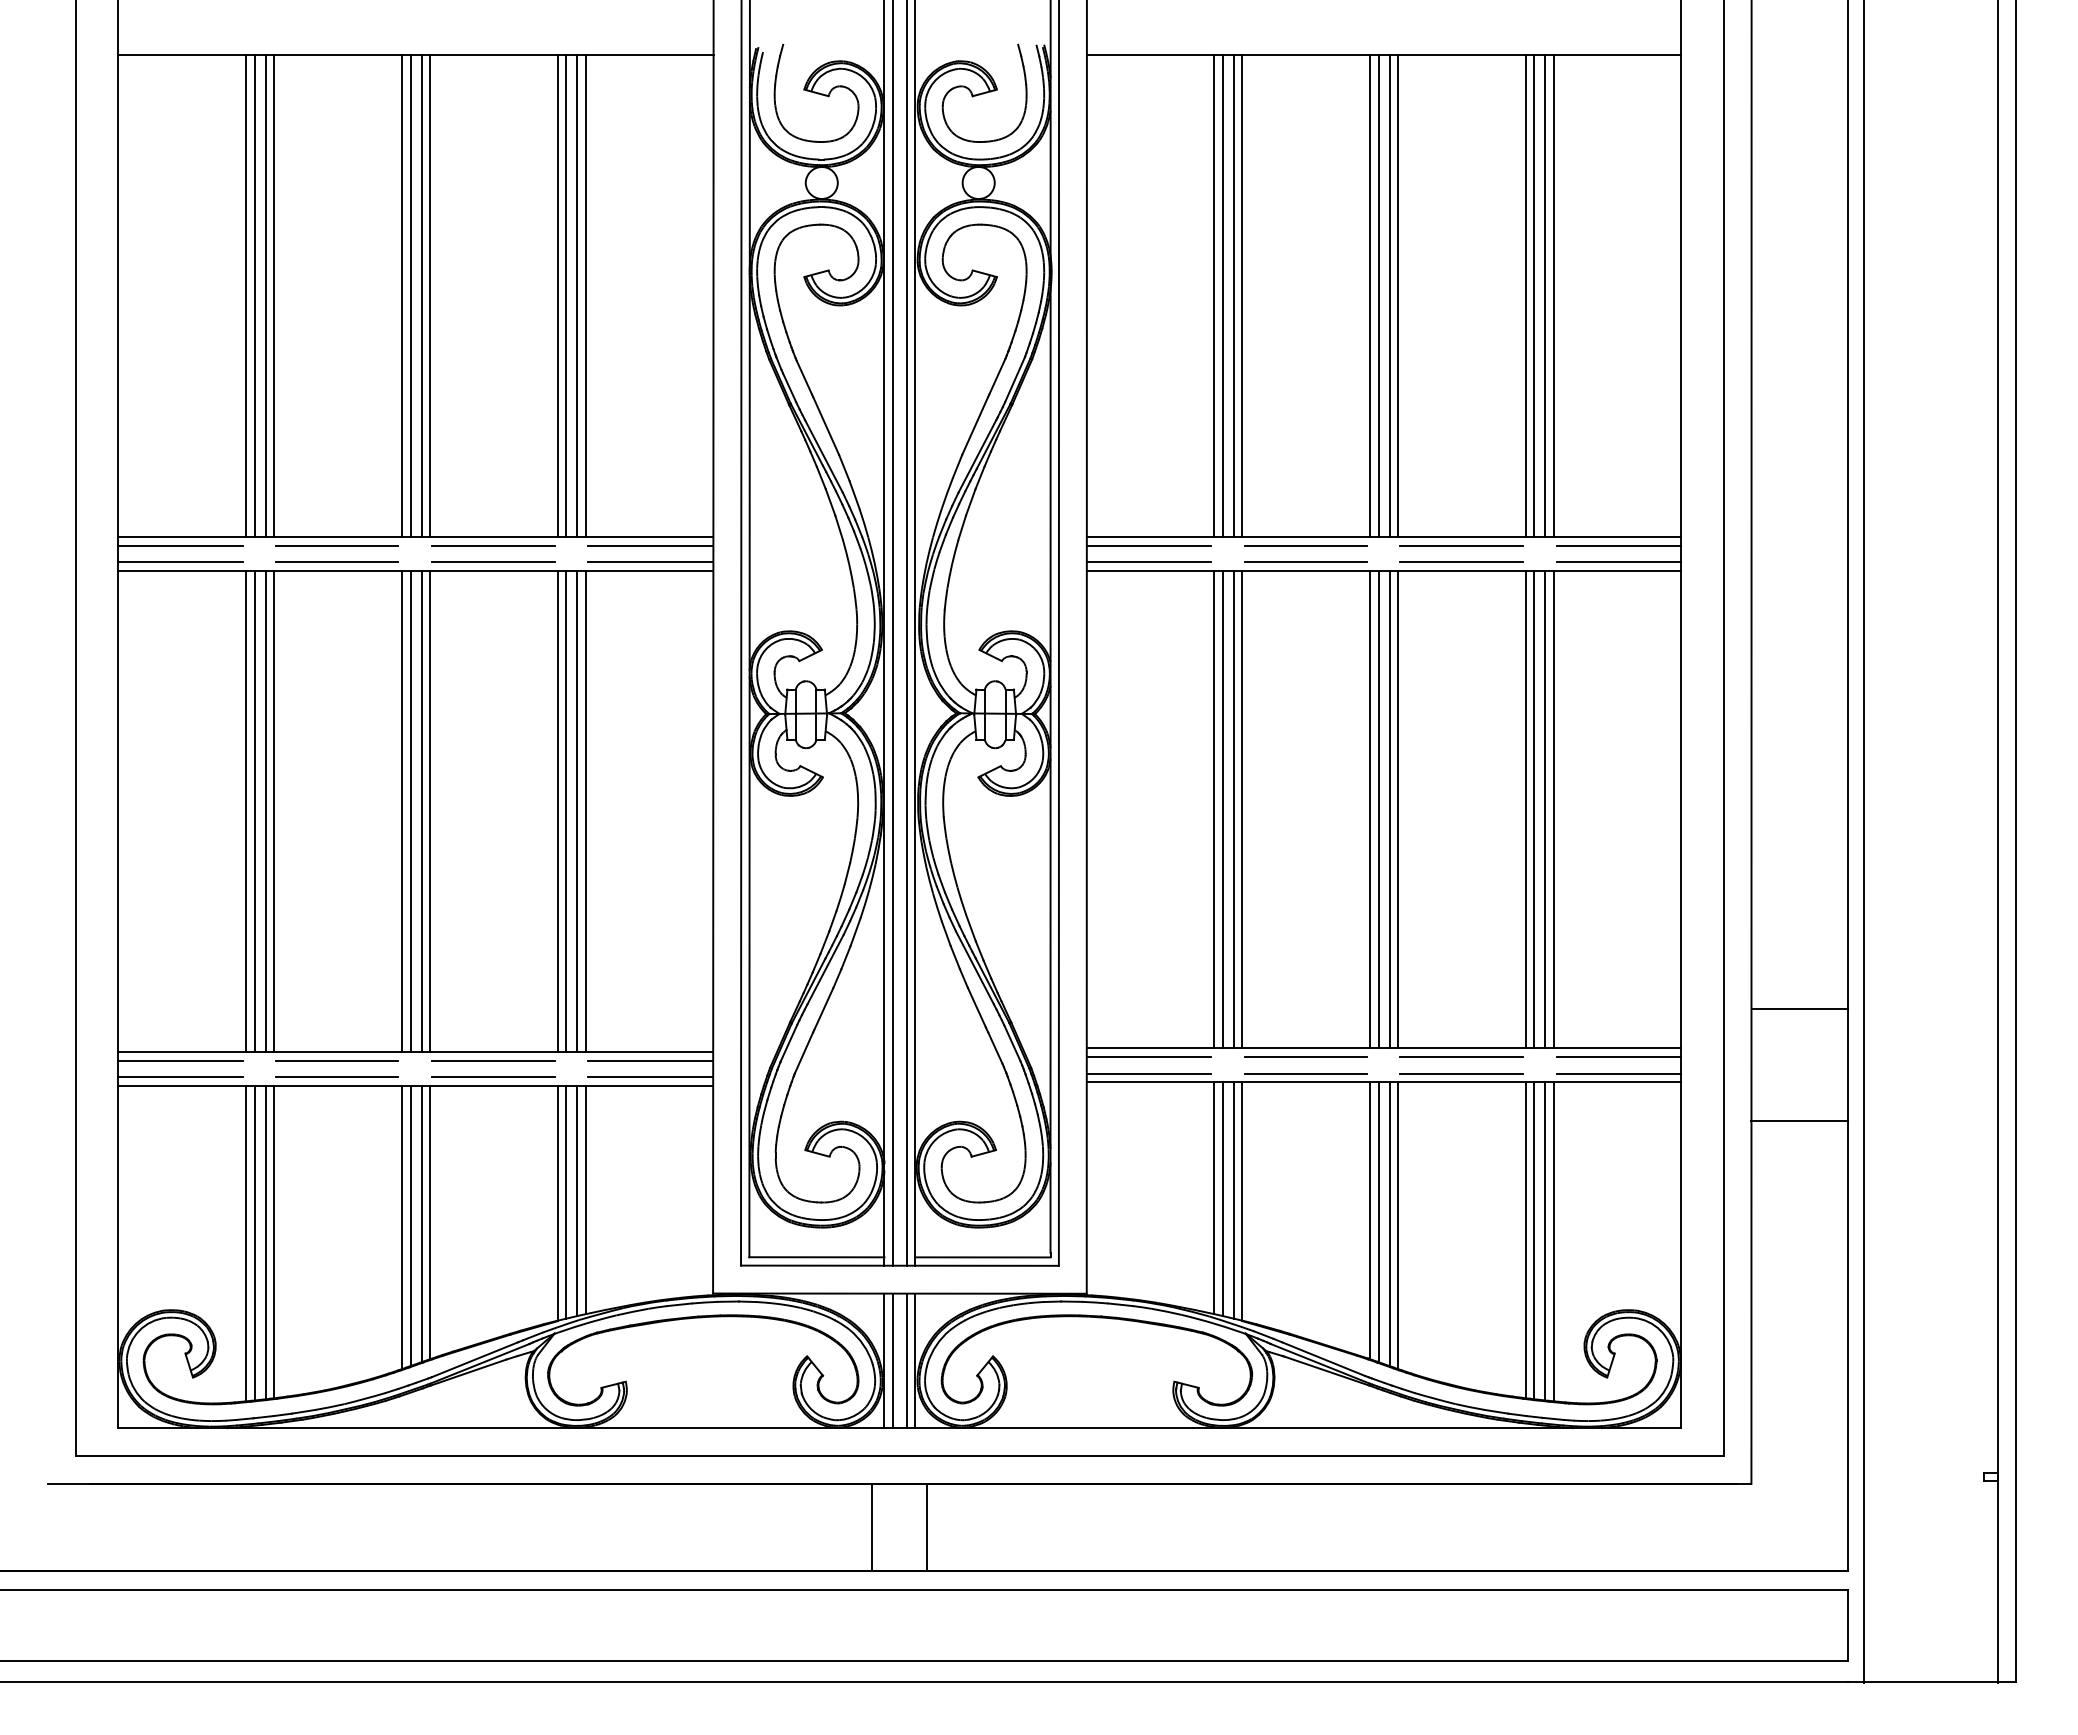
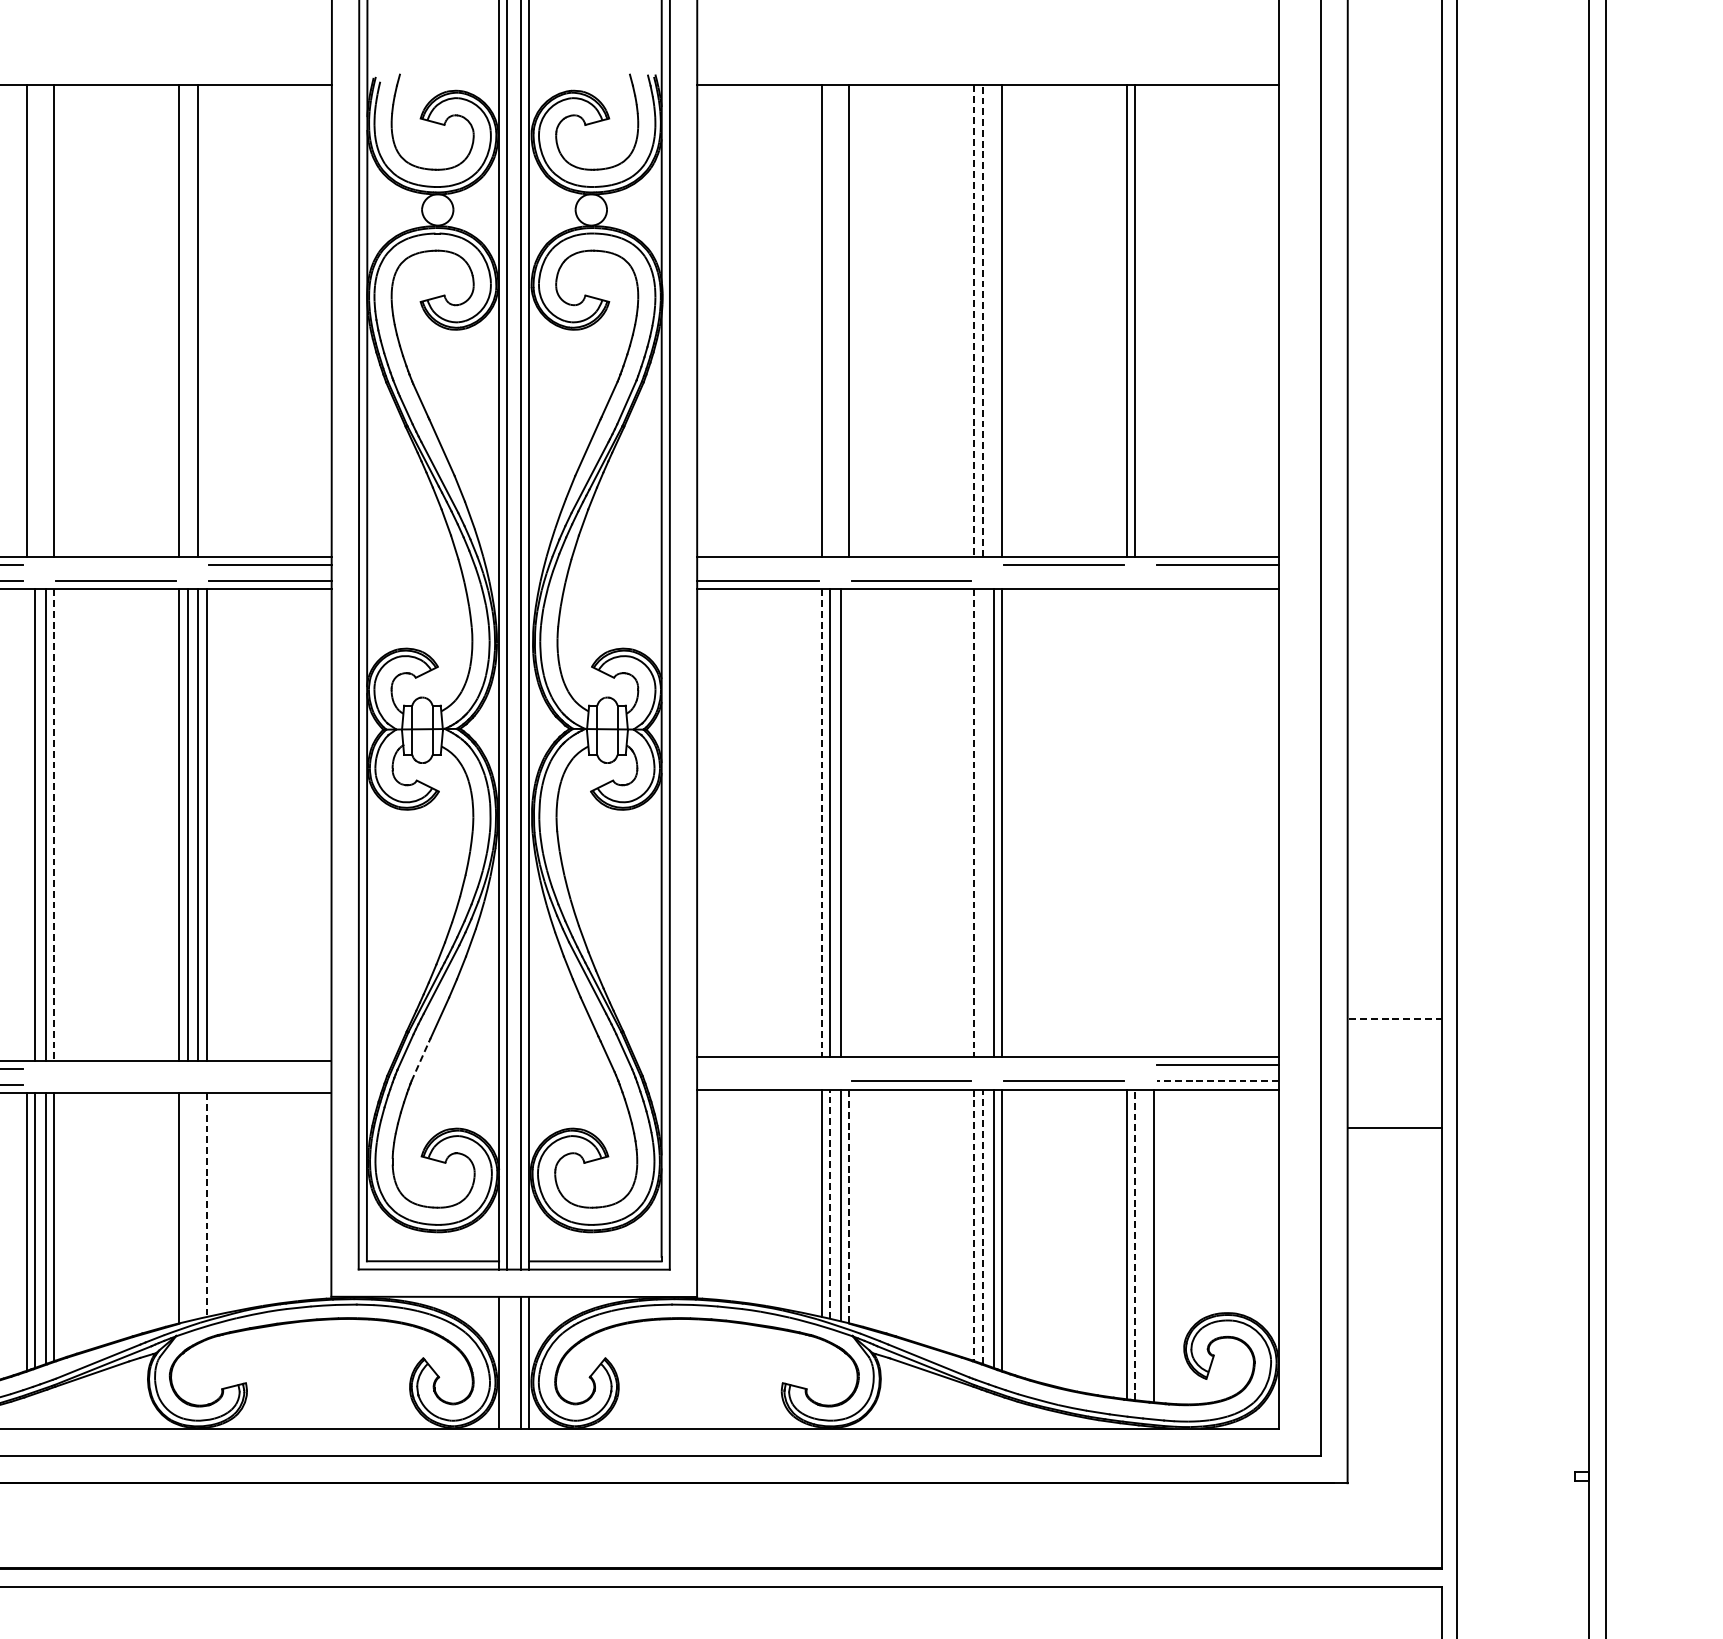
line: (410, 296) -> (35, 320), removed
line: (421, 296) -> (45, 320), removed
line: (566, 296) -> (187, 320), removed
line: (585, 296) -> (206, 320), removed
line: (1222, 296) -> (829, 320), removed
line: (1233, 296) -> (840, 320), removed
line: (1370, 296) -> (974, 320), solid -> dashed
line: (1378, 296) -> (982, 320), solid -> dashed
line: (1389, 296) -> (993, 320), removed
line: (1545, 296) -> (1146, 320), removed
line: (1553, 296) -> (1153, 320), removed
line: (492, 545) -> (115, 564), removed
line: (1148, 545) -> (757, 564), removed
line: (1305, 545) -> (911, 564), removed
line: (1461, 562) -> (1063, 581), removed
line: (1618, 562) -> (1217, 581), removed
line: (1214, 809) -> (822, 823), solid -> dashed
line: (1242, 809) -> (849, 823), removed
line: (1370, 809) -> (974, 823), solid -> dashed
line: (1378, 809) -> (982, 823), removed
line: (1525, 809) -> (1126, 823), removed
line: (1534, 809) -> (1135, 823), removed
line: (1545, 809) -> (1146, 823), removed
line: (1553, 809) -> (1153, 823), removed
line: (402, 811) -> (27, 825), removed
line: (430, 811) -> (54, 825), solid -> dashed
line: (1799, 1009) -> (1394, 1018), solid -> dashed
line: (804, 1052) -> (420, 1060), solid -> dashed
line: (1148, 1056) -> (757, 1064), removed
line: (1305, 1056) -> (911, 1064), removed
line: (1461, 1056) -> (1063, 1064), removed
line: (492, 1060) -> (115, 1068), removed
line: (650, 1060) -> (270, 1068), removed
line: (1148, 1073) -> (757, 1081), removed
line: (1618, 1073) -> (1217, 1081), solid -> dashed
line: (493, 1076) -> (116, 1084), removed
line: (650, 1077) -> (270, 1085), removed
line: (1222, 1198) -> (829, 1203), solid -> dashed
line: (577, 1200) -> (198, 1205), removed
line: (585, 1200) -> (206, 1205), solid -> dashed
line: (1242, 1200) -> (849, 1205), solid -> dashed
line: (566, 1201) -> (187, 1206), removed
line: (1370, 1220) -> (974, 1225), solid -> dashed
line: (1378, 1221) -> (982, 1226), solid -> dashed
line: (1534, 1240) -> (1135, 1244), solid -> dashed
line: (1545, 1240) -> (1146, 1244), removed
line: (892, 1360) -> (506, 1362), removed
line: (871, 1527) -> (486, 1525), removed
line: (927, 1527) -> (541, 1525), removed

